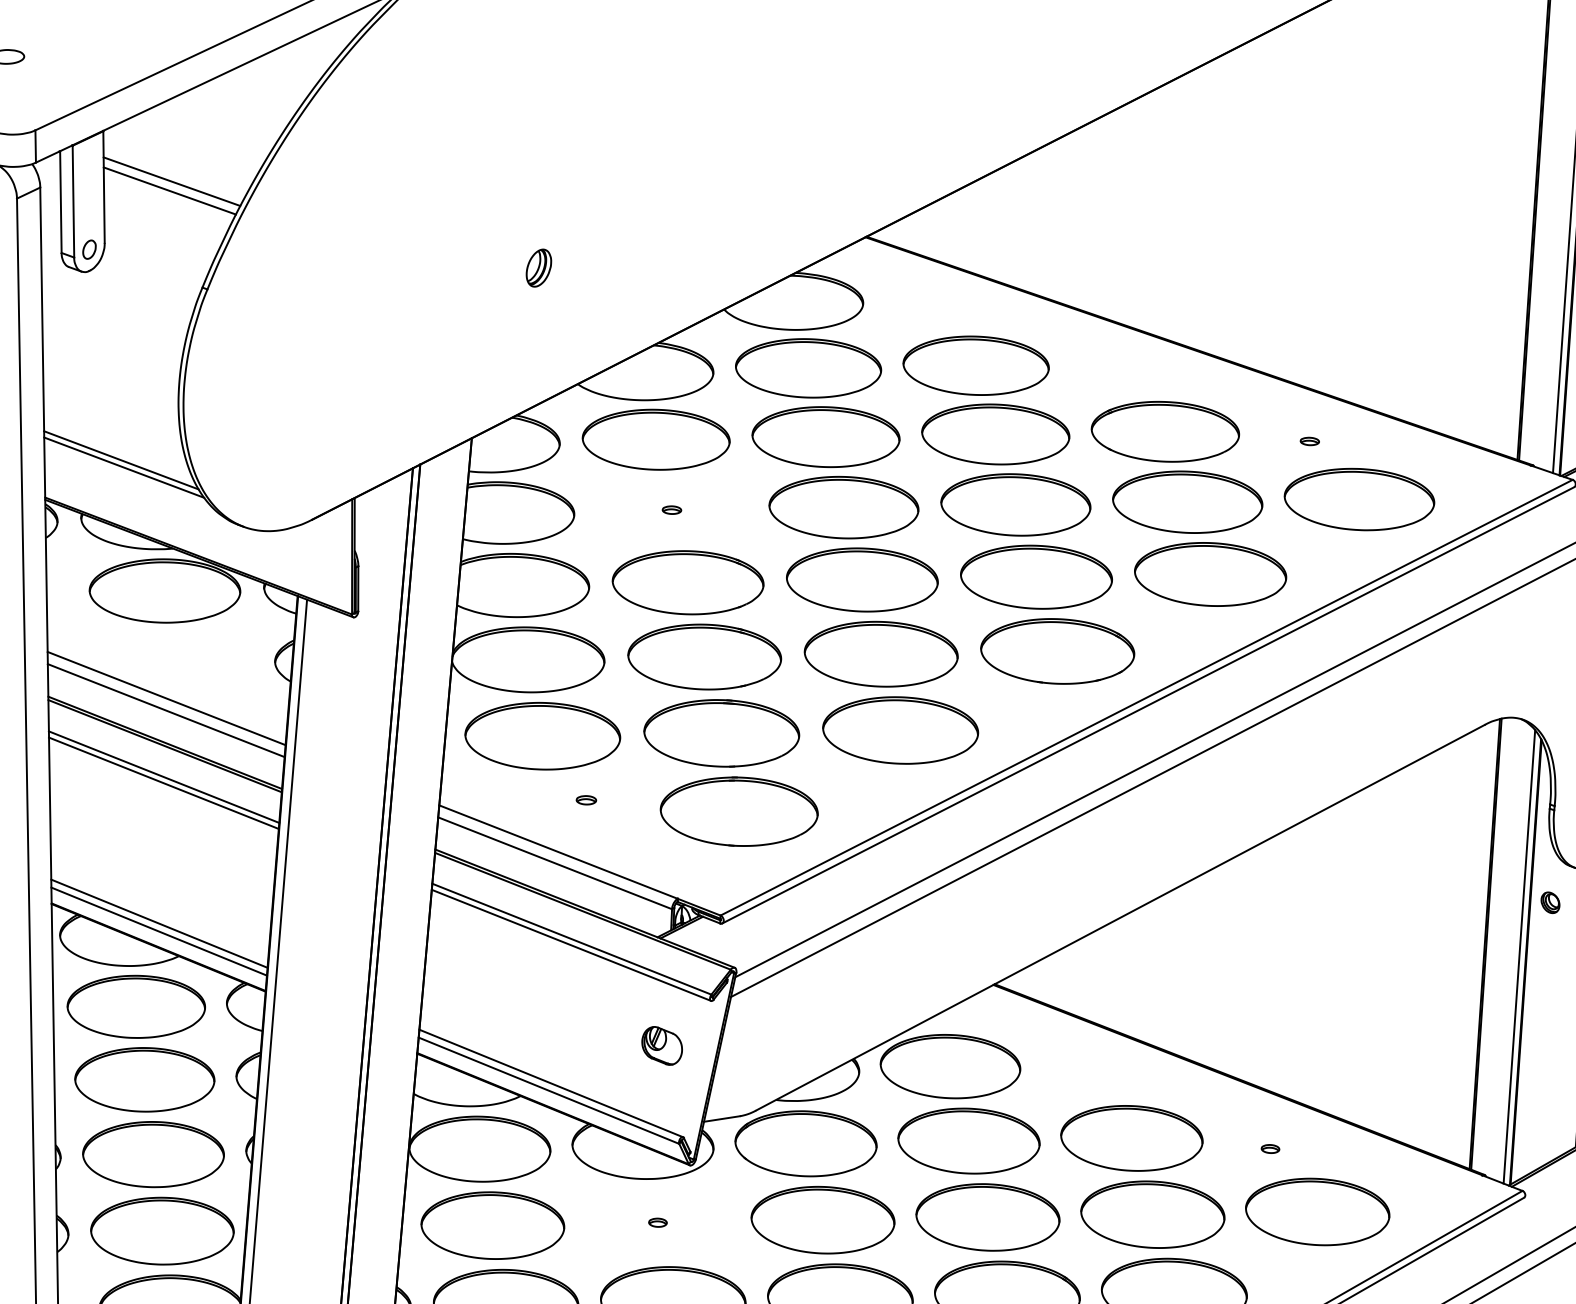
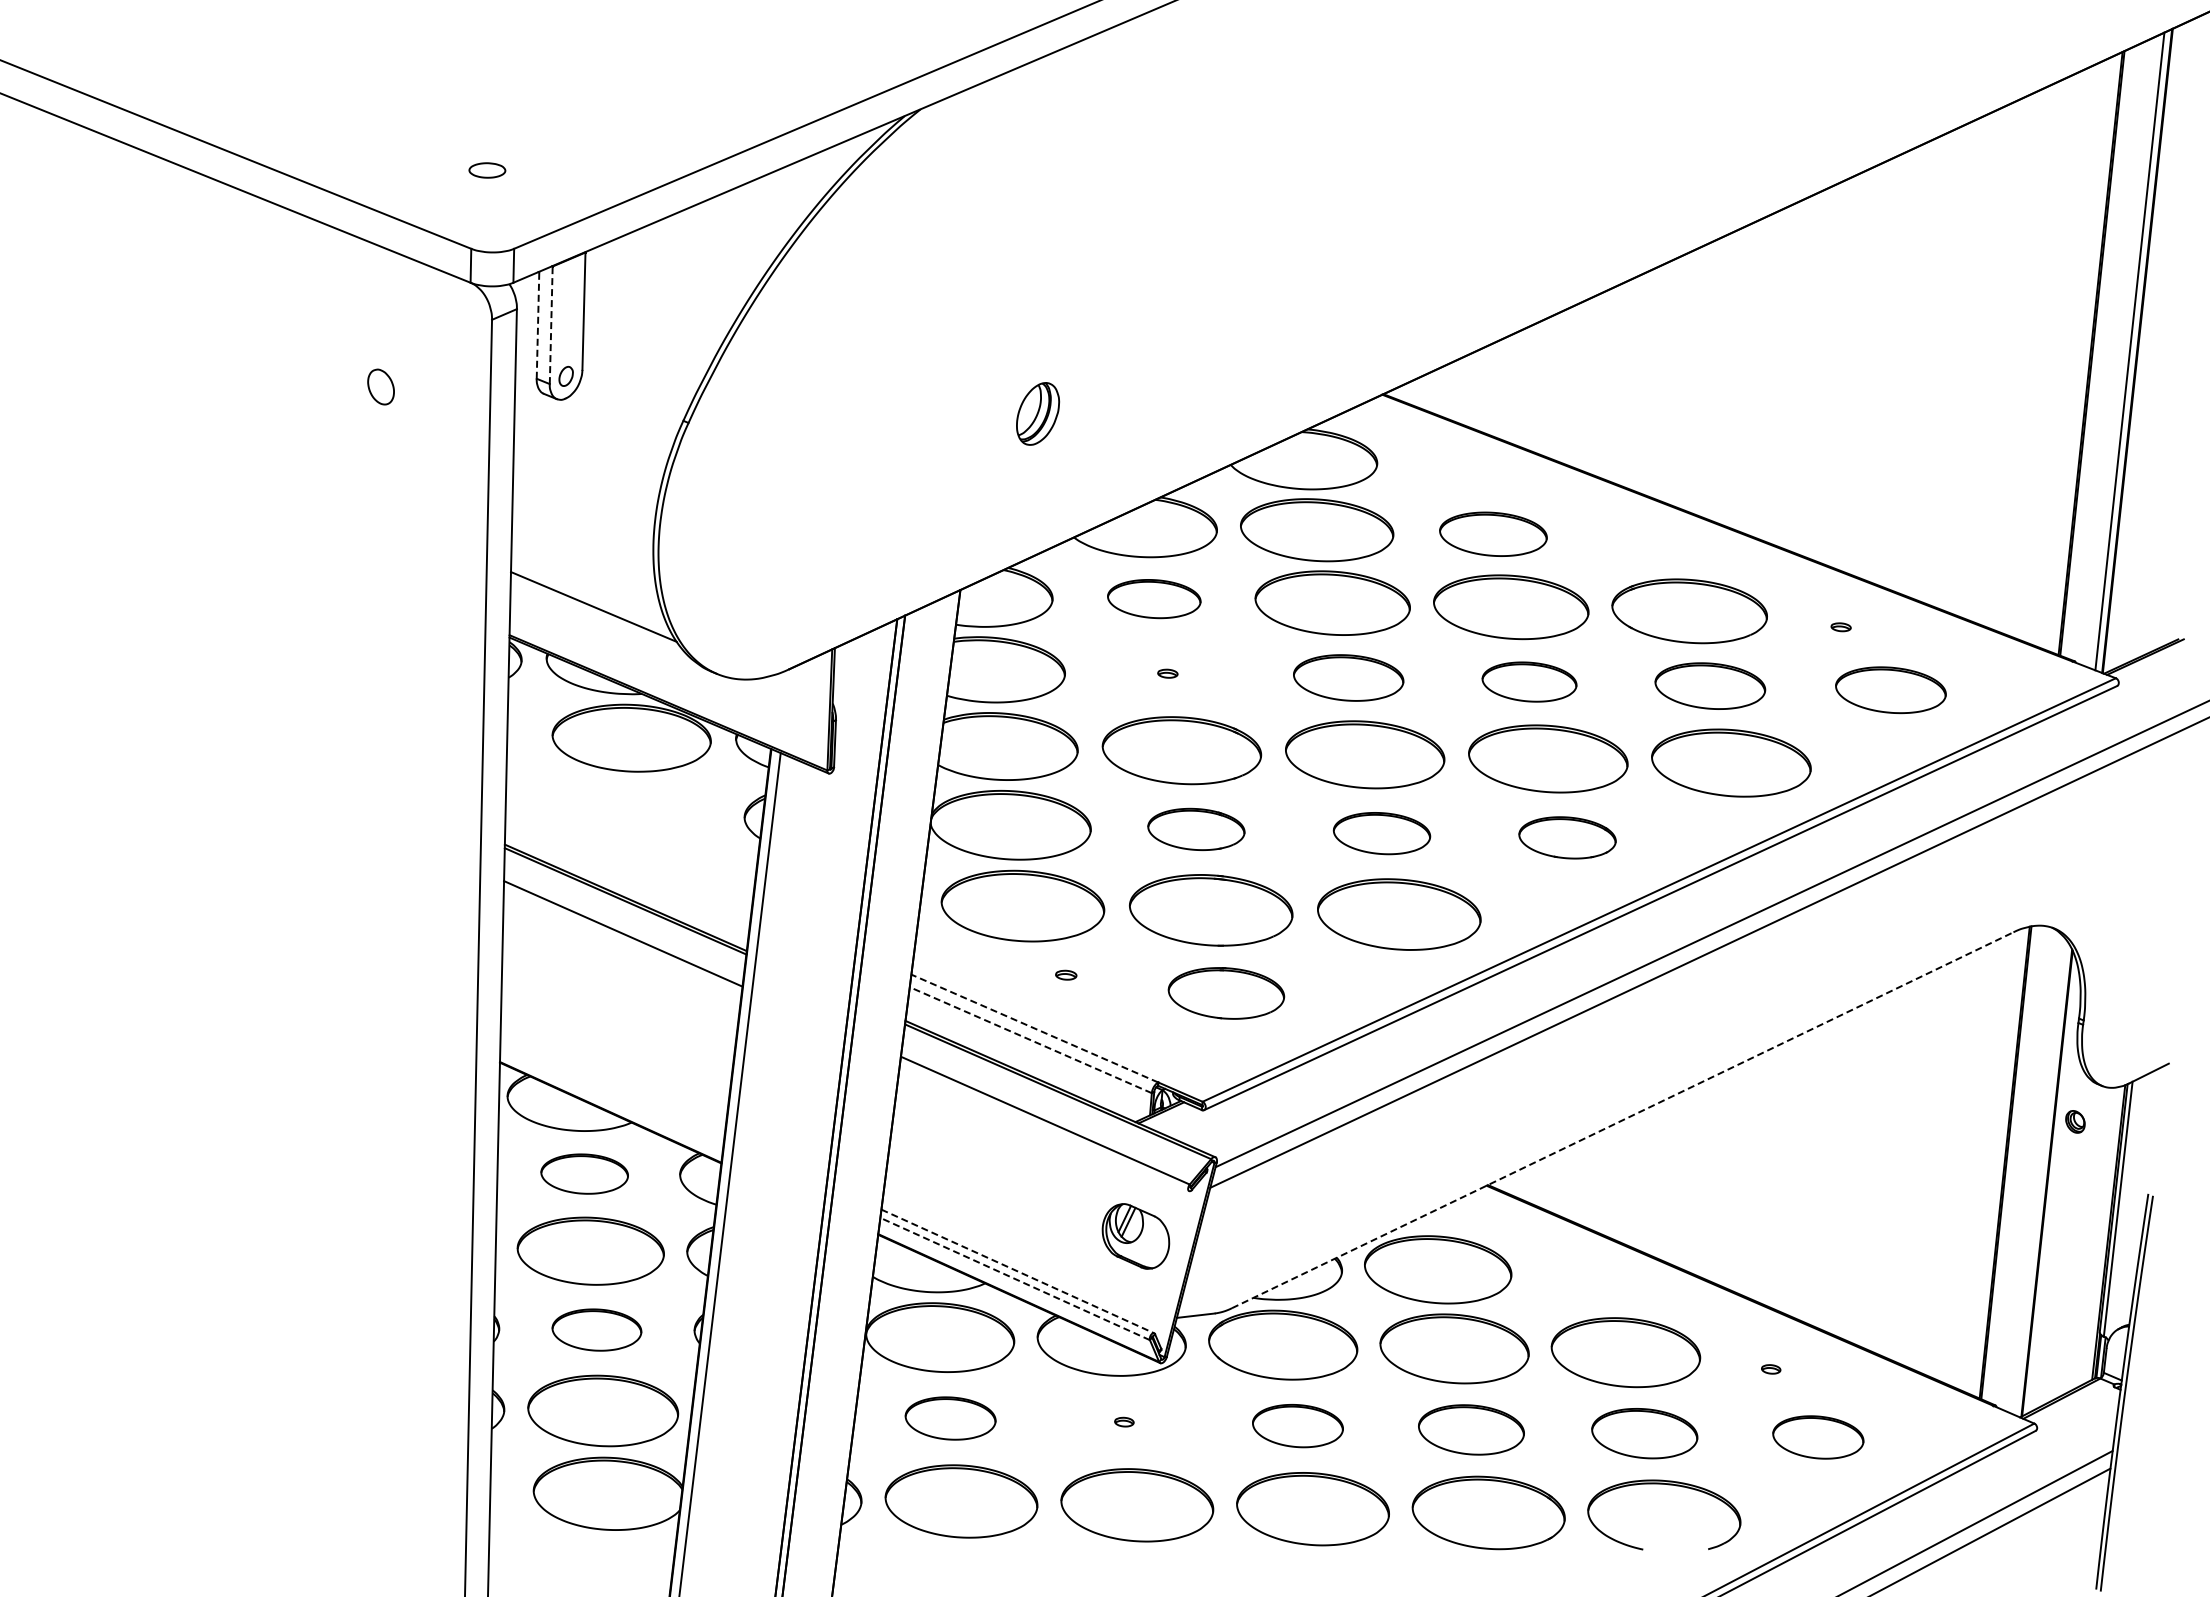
line: (171, 181) -> (655, 308), removed
line: (169, 190) -> (652, 317), removed
line: (73, 201) -> (551, 325), solid -> dashed
line: (61, 202) -> (538, 325), solid -> dashed
part: (538, 267) -> (1037, 413), size x1.6
part: (976, 366) -> (1493, 534), size x0.7
part: (656, 439) -> (1154, 598), size x0.6
line: (121, 459) -> (591, 598), removed
part: (1359, 498) -> (1890, 689), size x0.7
part: (1187, 501) -> (1710, 685), size x0.7
part: (1015, 504) -> (1529, 681), size x0.6
part: (843, 507) -> (1348, 677), size x0.7
part: (1057, 651) -> (1567, 837), size x0.6
part: (880, 654) -> (1381, 833), size x0.6
part: (704, 657) -> (1196, 829), size x0.6
line: (166, 698) -> (628, 851), removed
line: (165, 710) -> (627, 863), removed
line: (163, 782) -> (622, 939), removed
part: (739, 811) -> (1226, 993), size x0.7
line: (558, 852) -> (1034, 1028), solid -> dashed
line: (554, 862) -> (1030, 1039), solid -> dashed
line: (1120, 917) -> (1622, 1120), solid -> dashed
line: (159, 923) -> (612, 1087), removed
line: (158, 931) -> (611, 1095), removed
line: (571, 945) -> (1044, 1127), removed
line: (1519, 956) -> (2040, 1177), removed
part: (136, 1006) -> (584, 1173), size x0.6
part: (661, 1045) -> (1135, 1236), size x1.6
line: (550, 1083) -> (1017, 1271), solid -> dashed
line: (548, 1090) -> (1014, 1278), solid -> dashed
part: (153, 1153) -> (596, 1329), size x0.6
part: (1317, 1211) -> (1818, 1437), size x0.6
part: (1152, 1214) -> (1644, 1433), size x0.7
part: (988, 1217) -> (1471, 1429), size x0.7
part: (822, 1219) -> (1297, 1425), size x0.6
part: (492, 1225) -> (950, 1418), size x0.6

